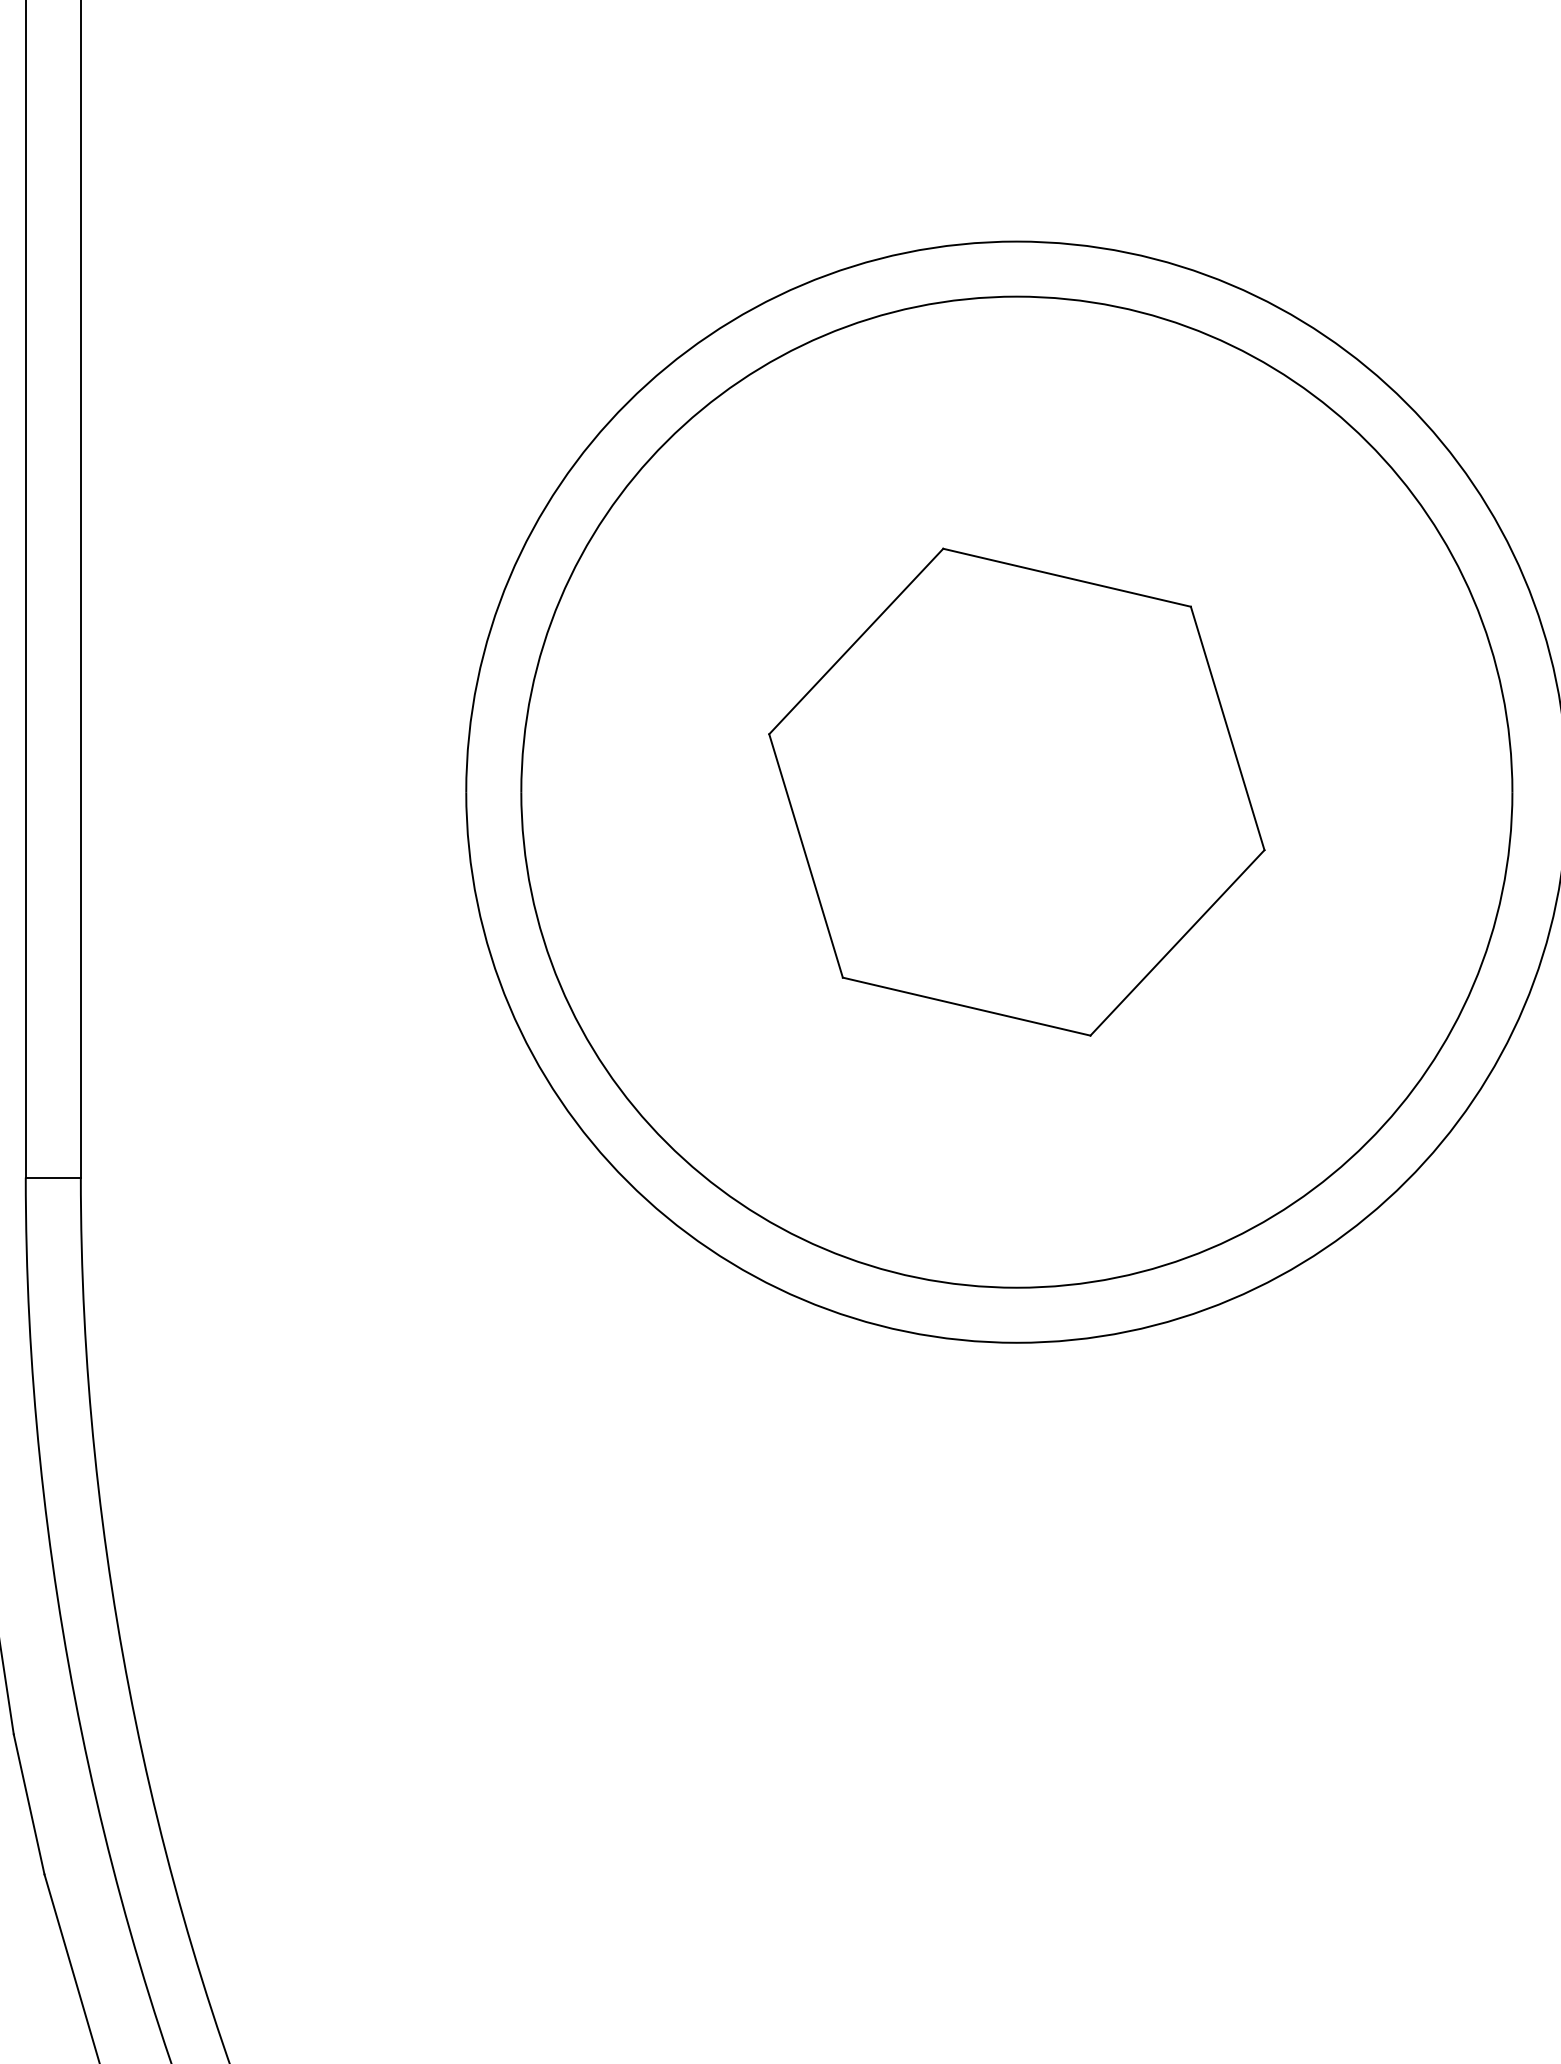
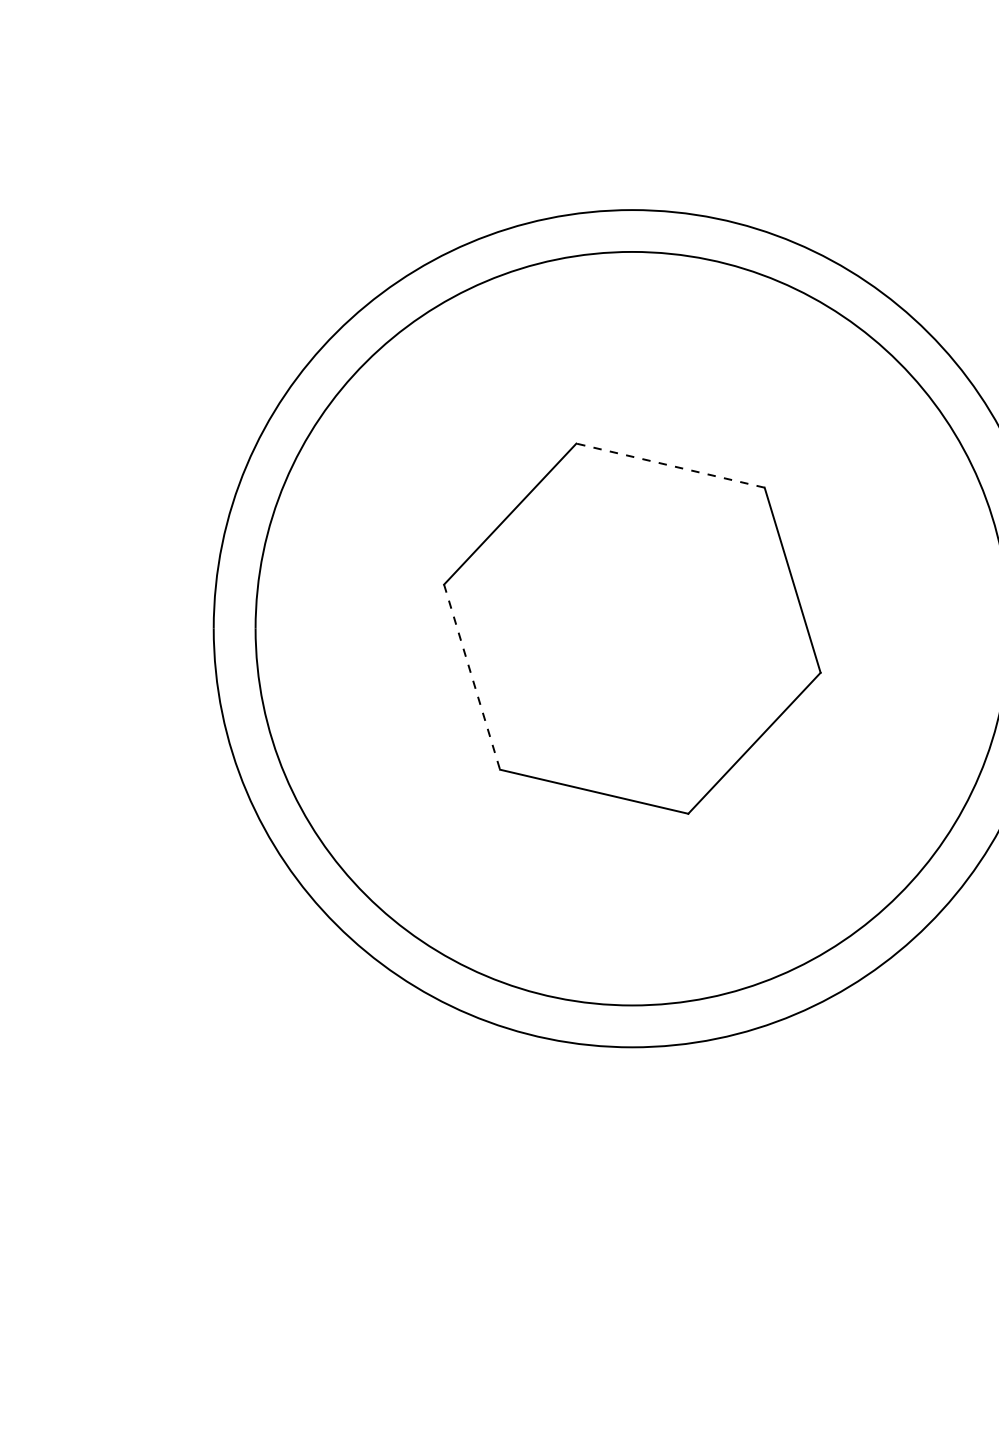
line: (1066, 577) -> (670, 465), solid -> dashed
line: (806, 856) -> (472, 677), solid -> dashed

